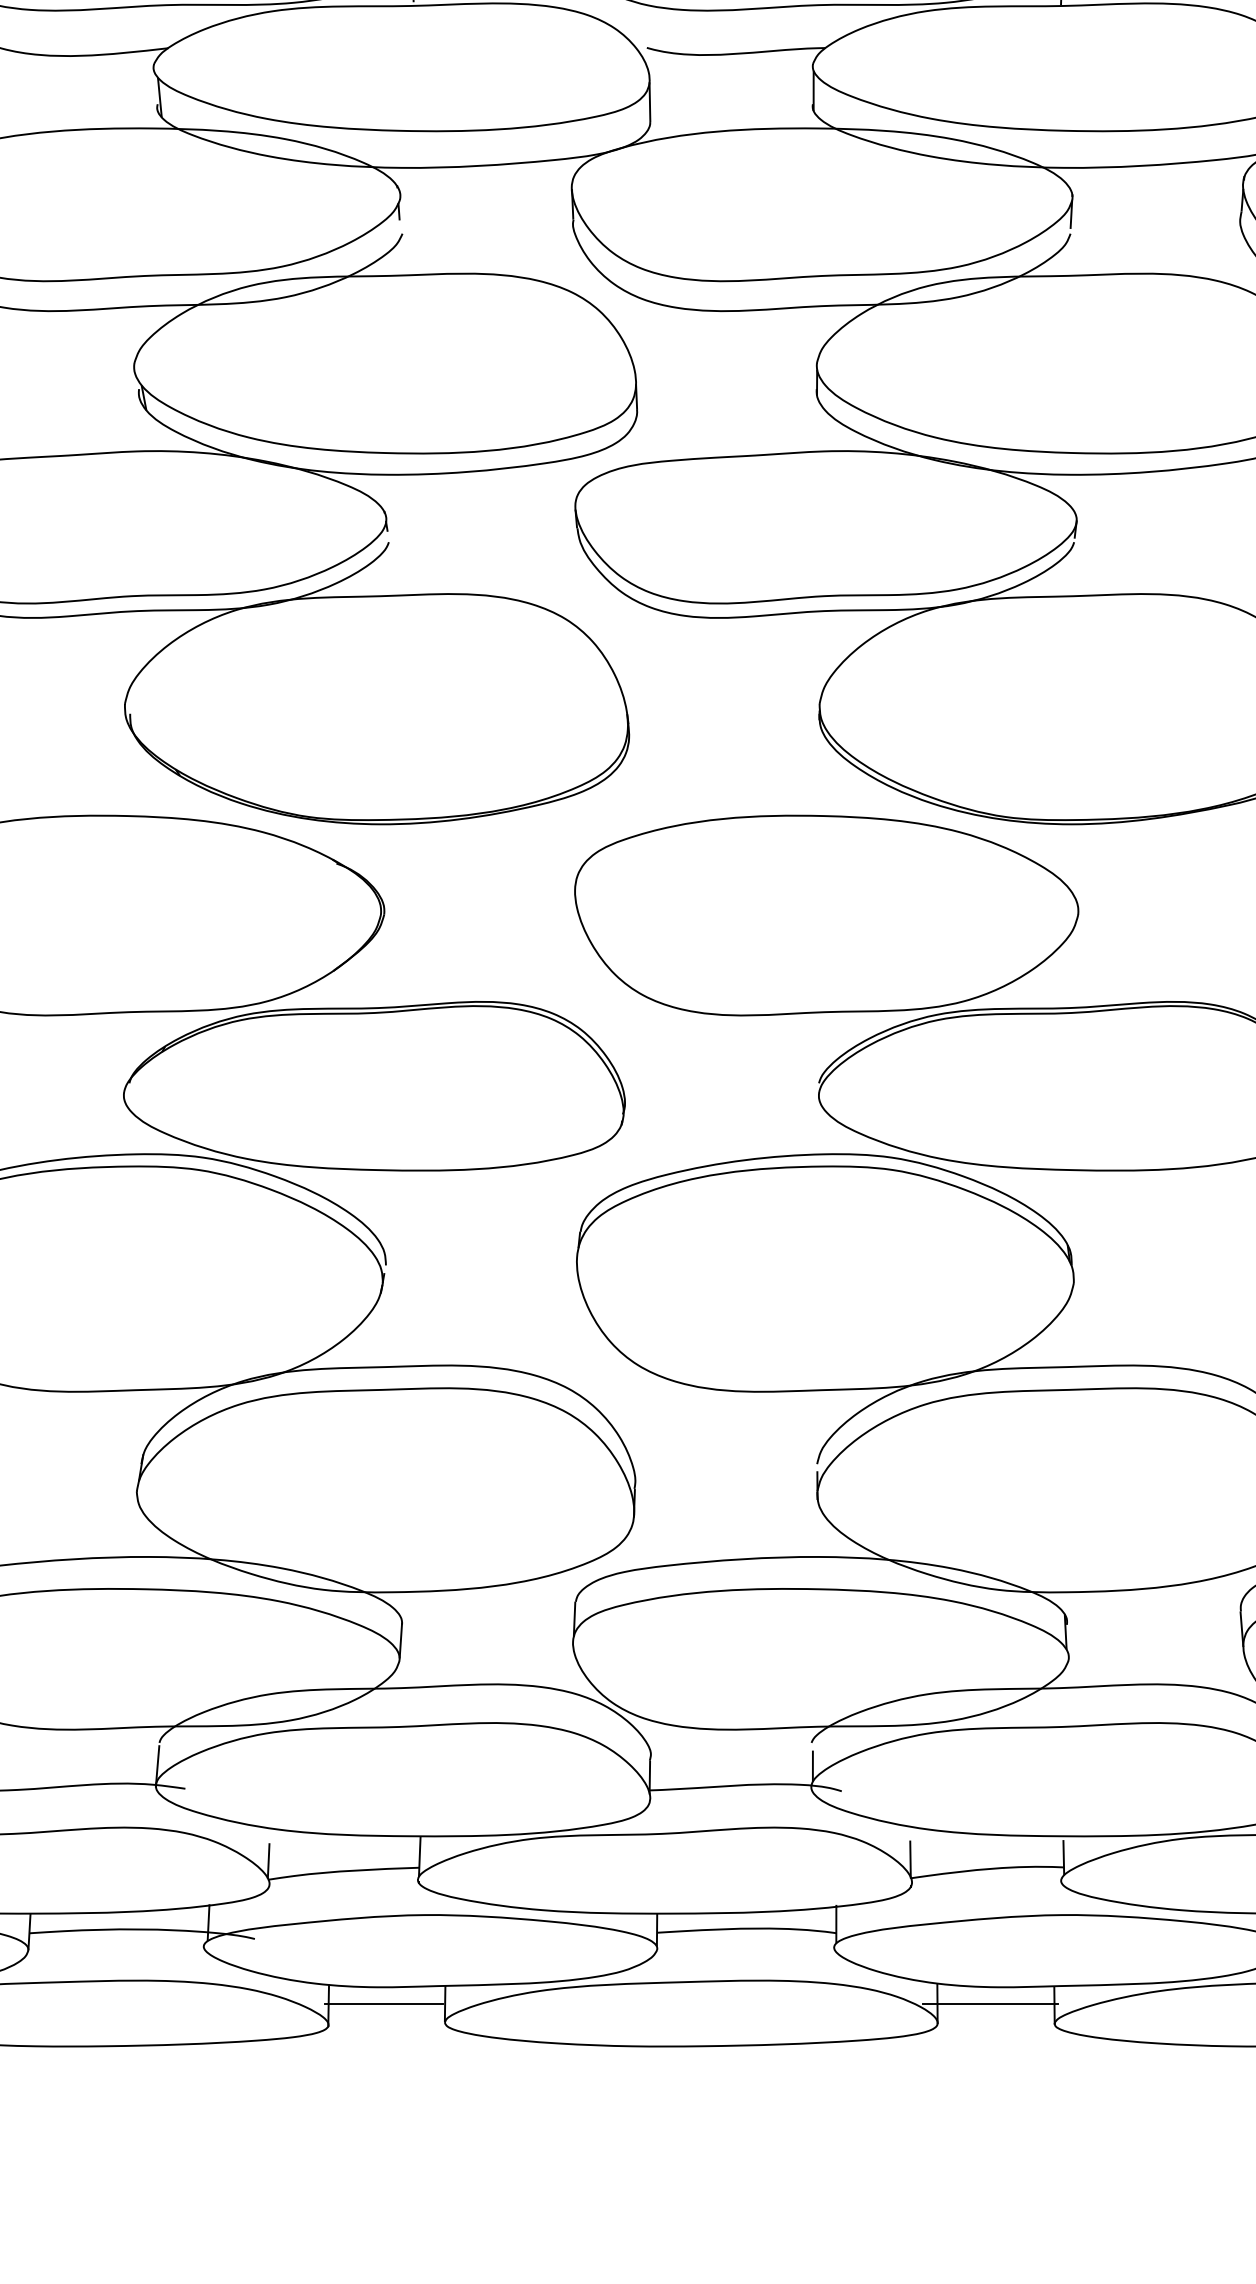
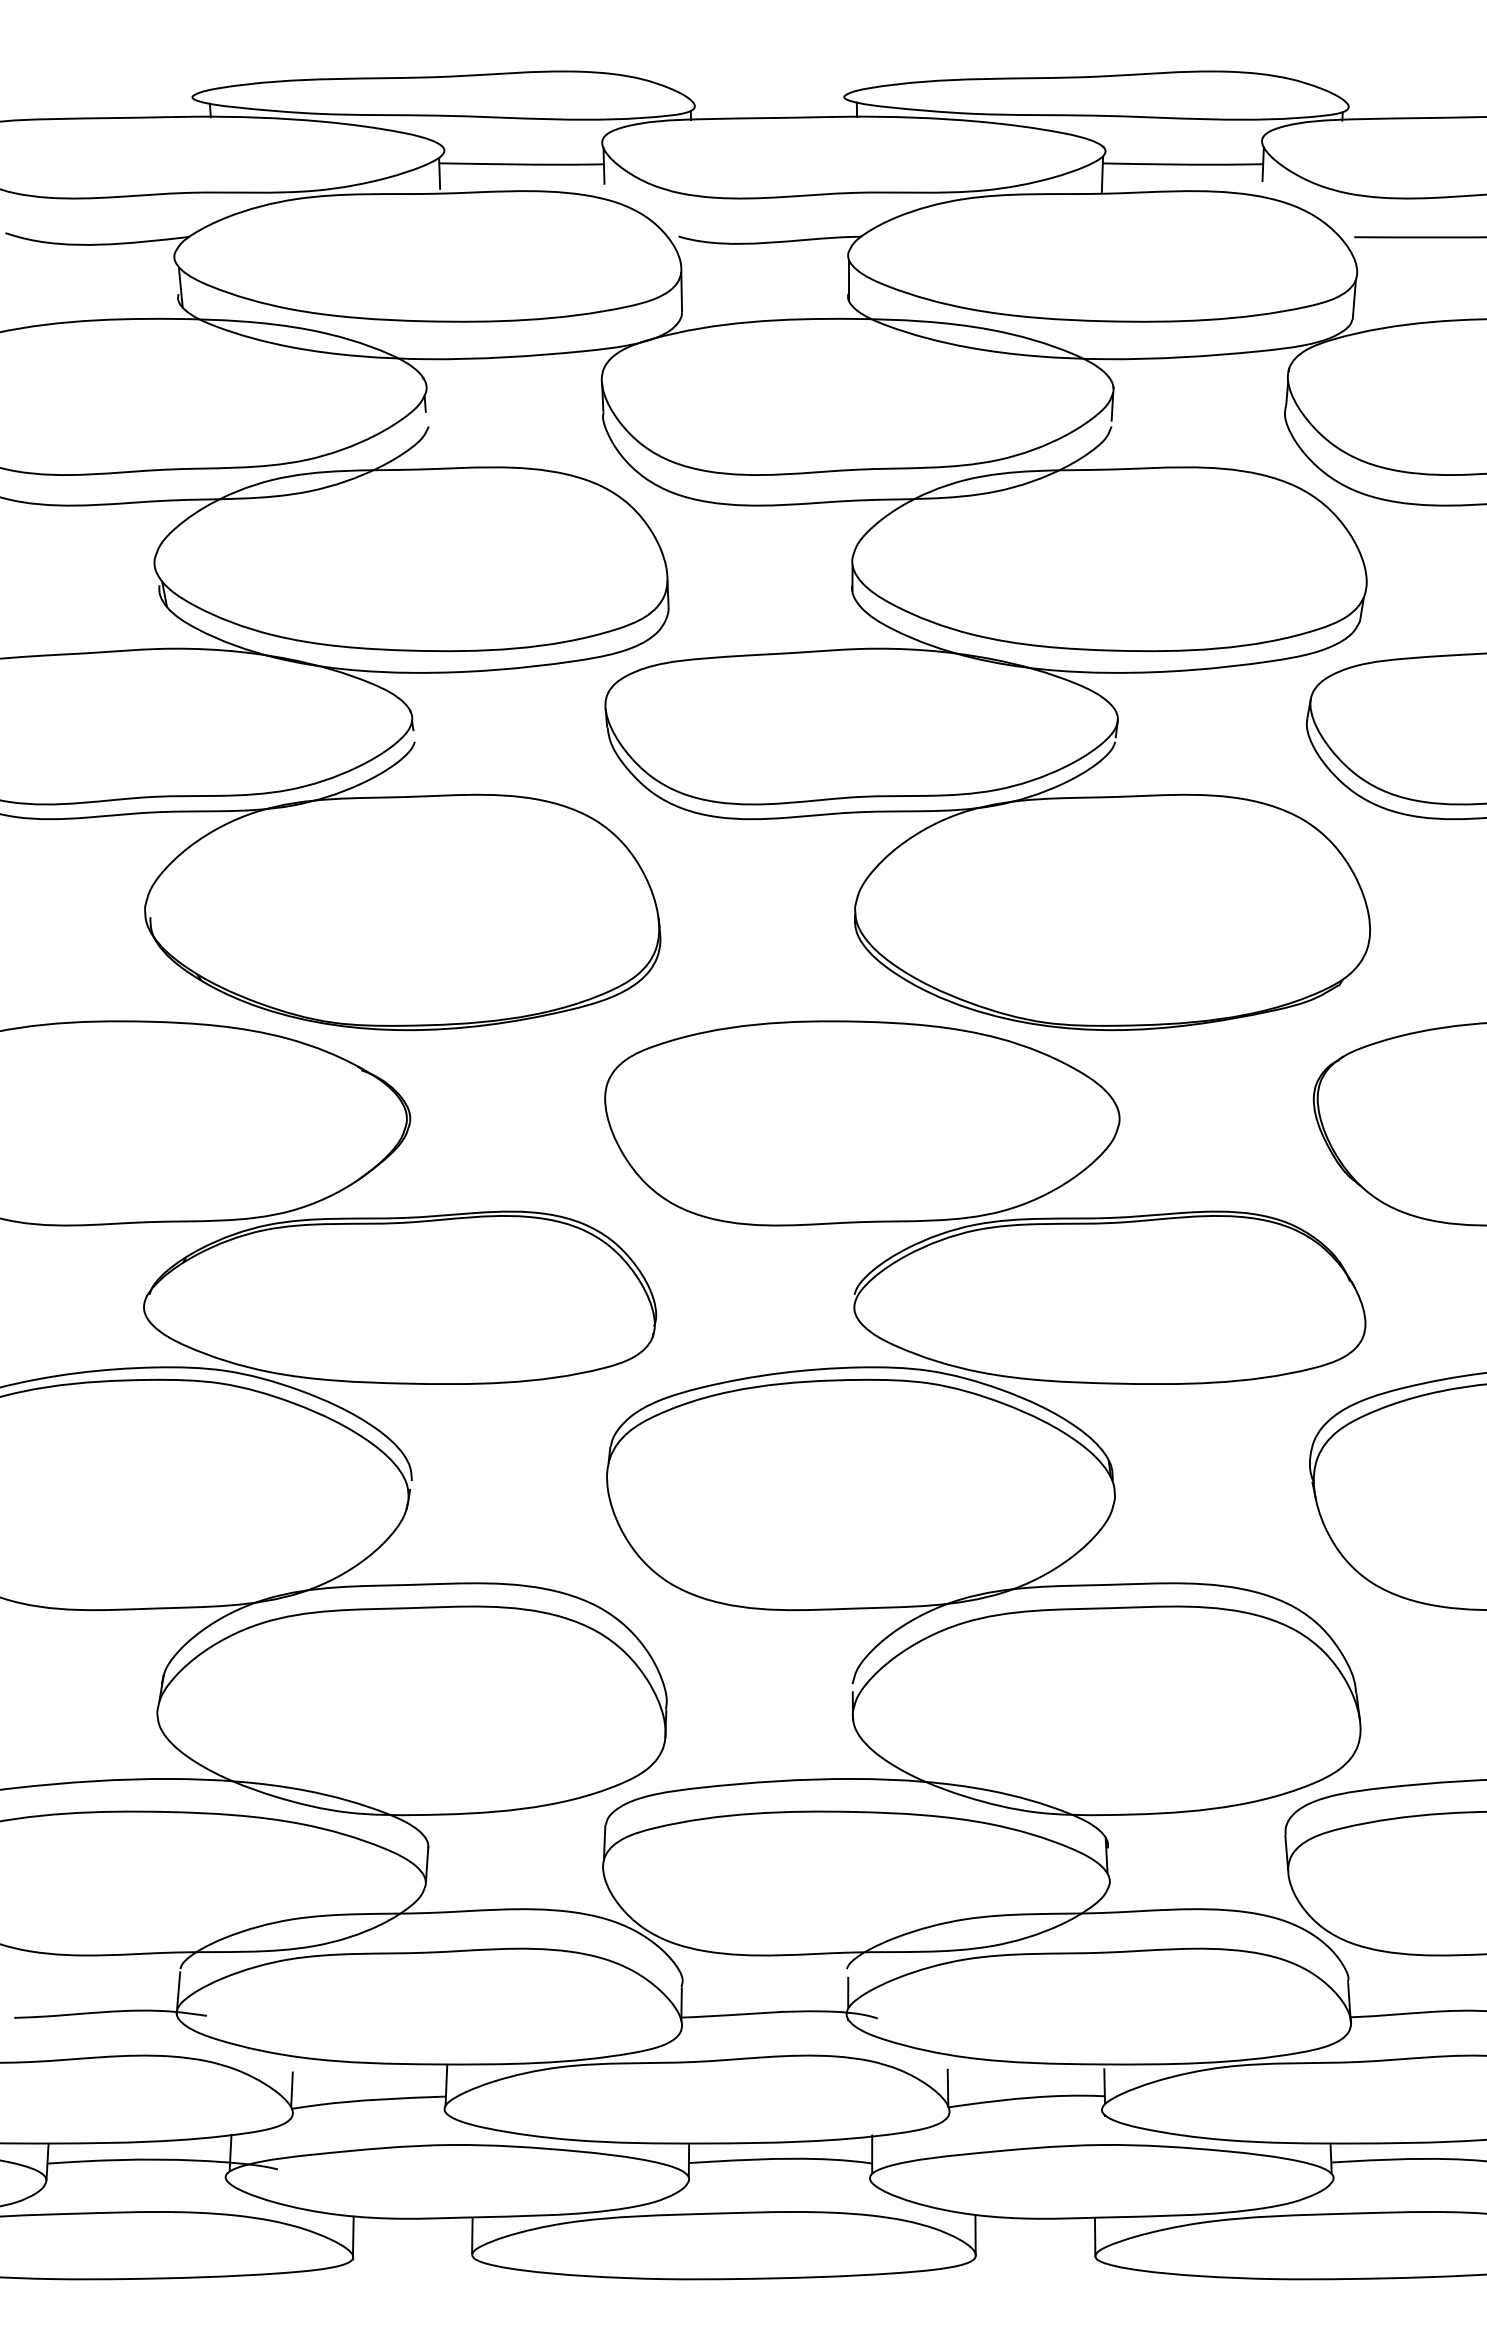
line: (383, 2004) -> (409, 2236), removed
line: (990, 2004) -> (1029, 2236), removed

